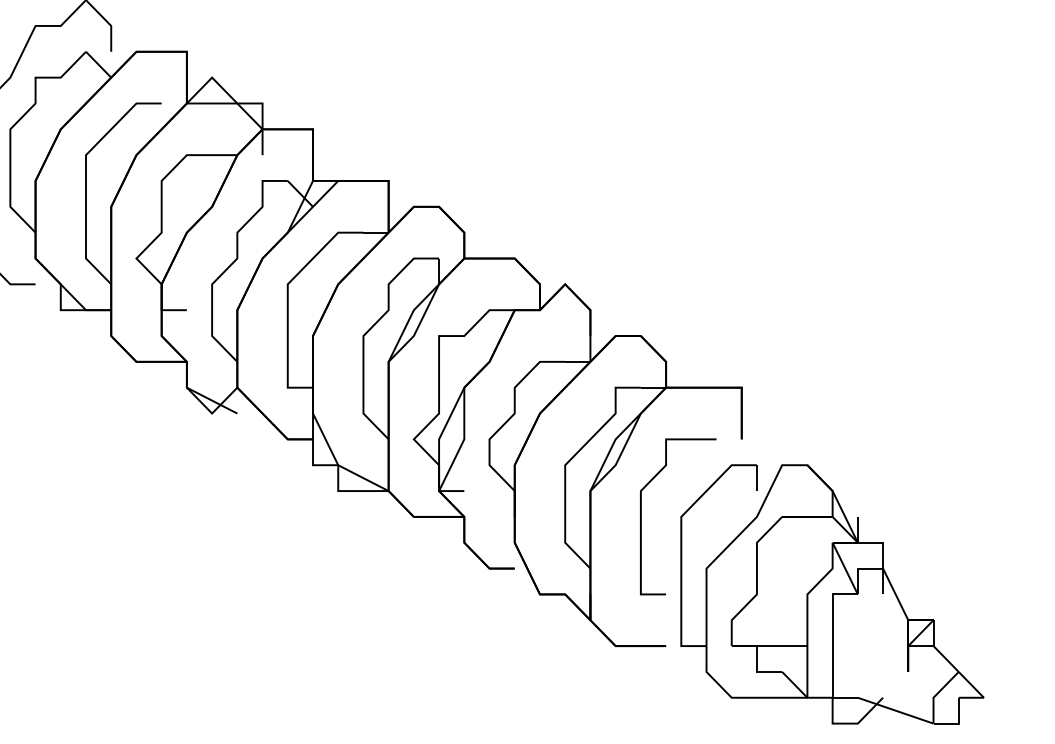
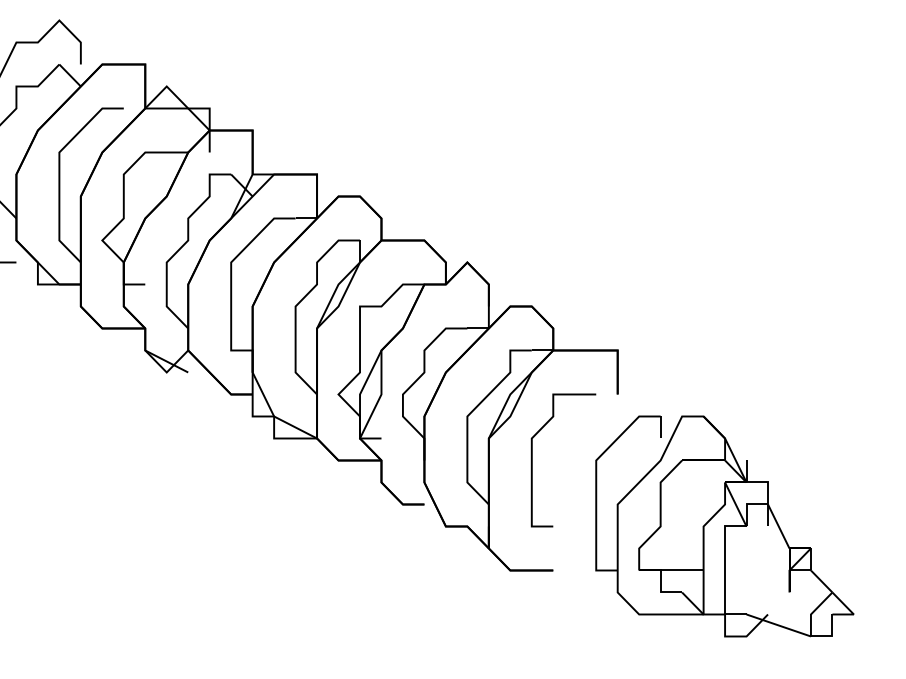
part: (831, 594) -> (724, 526), moved

